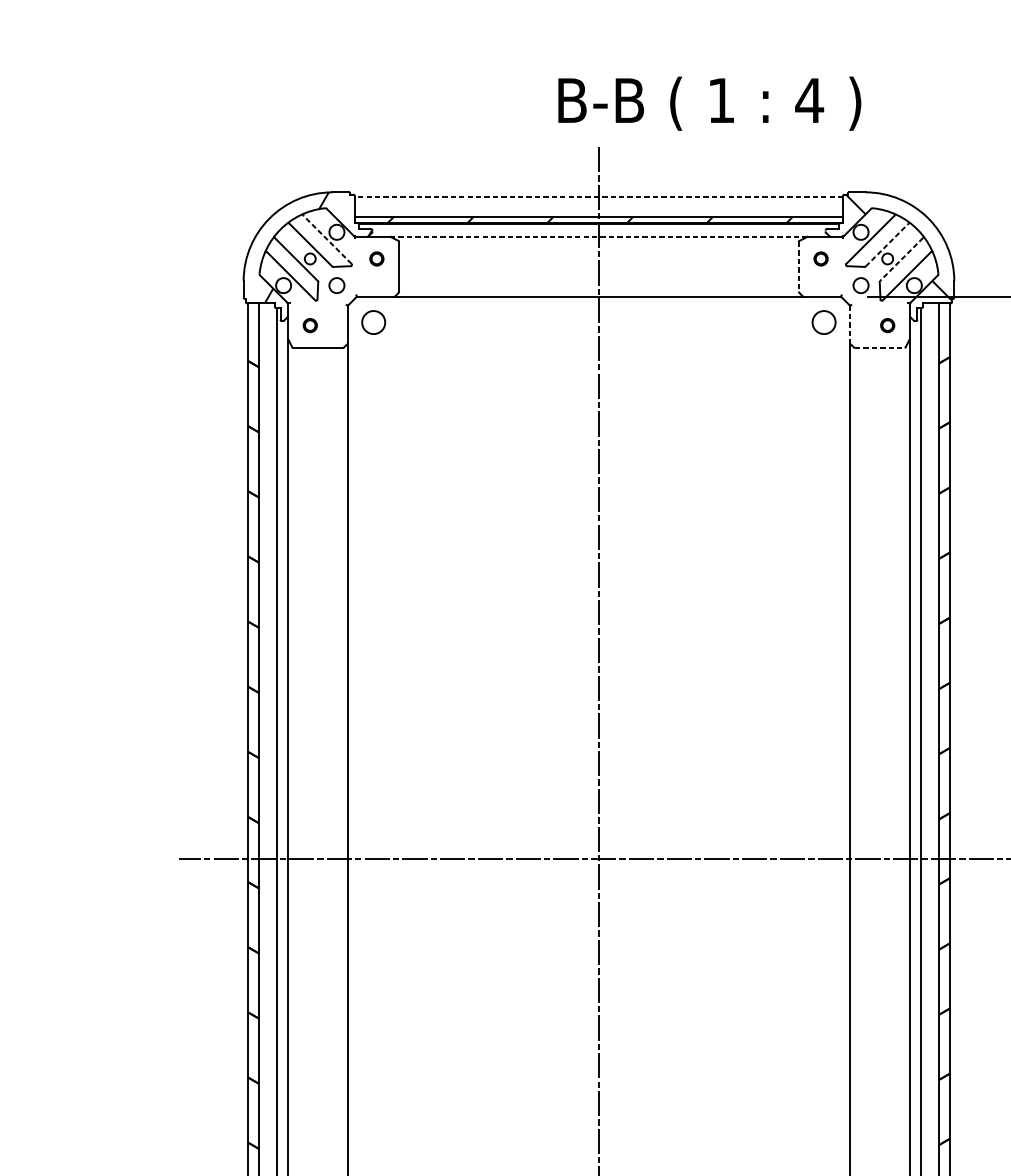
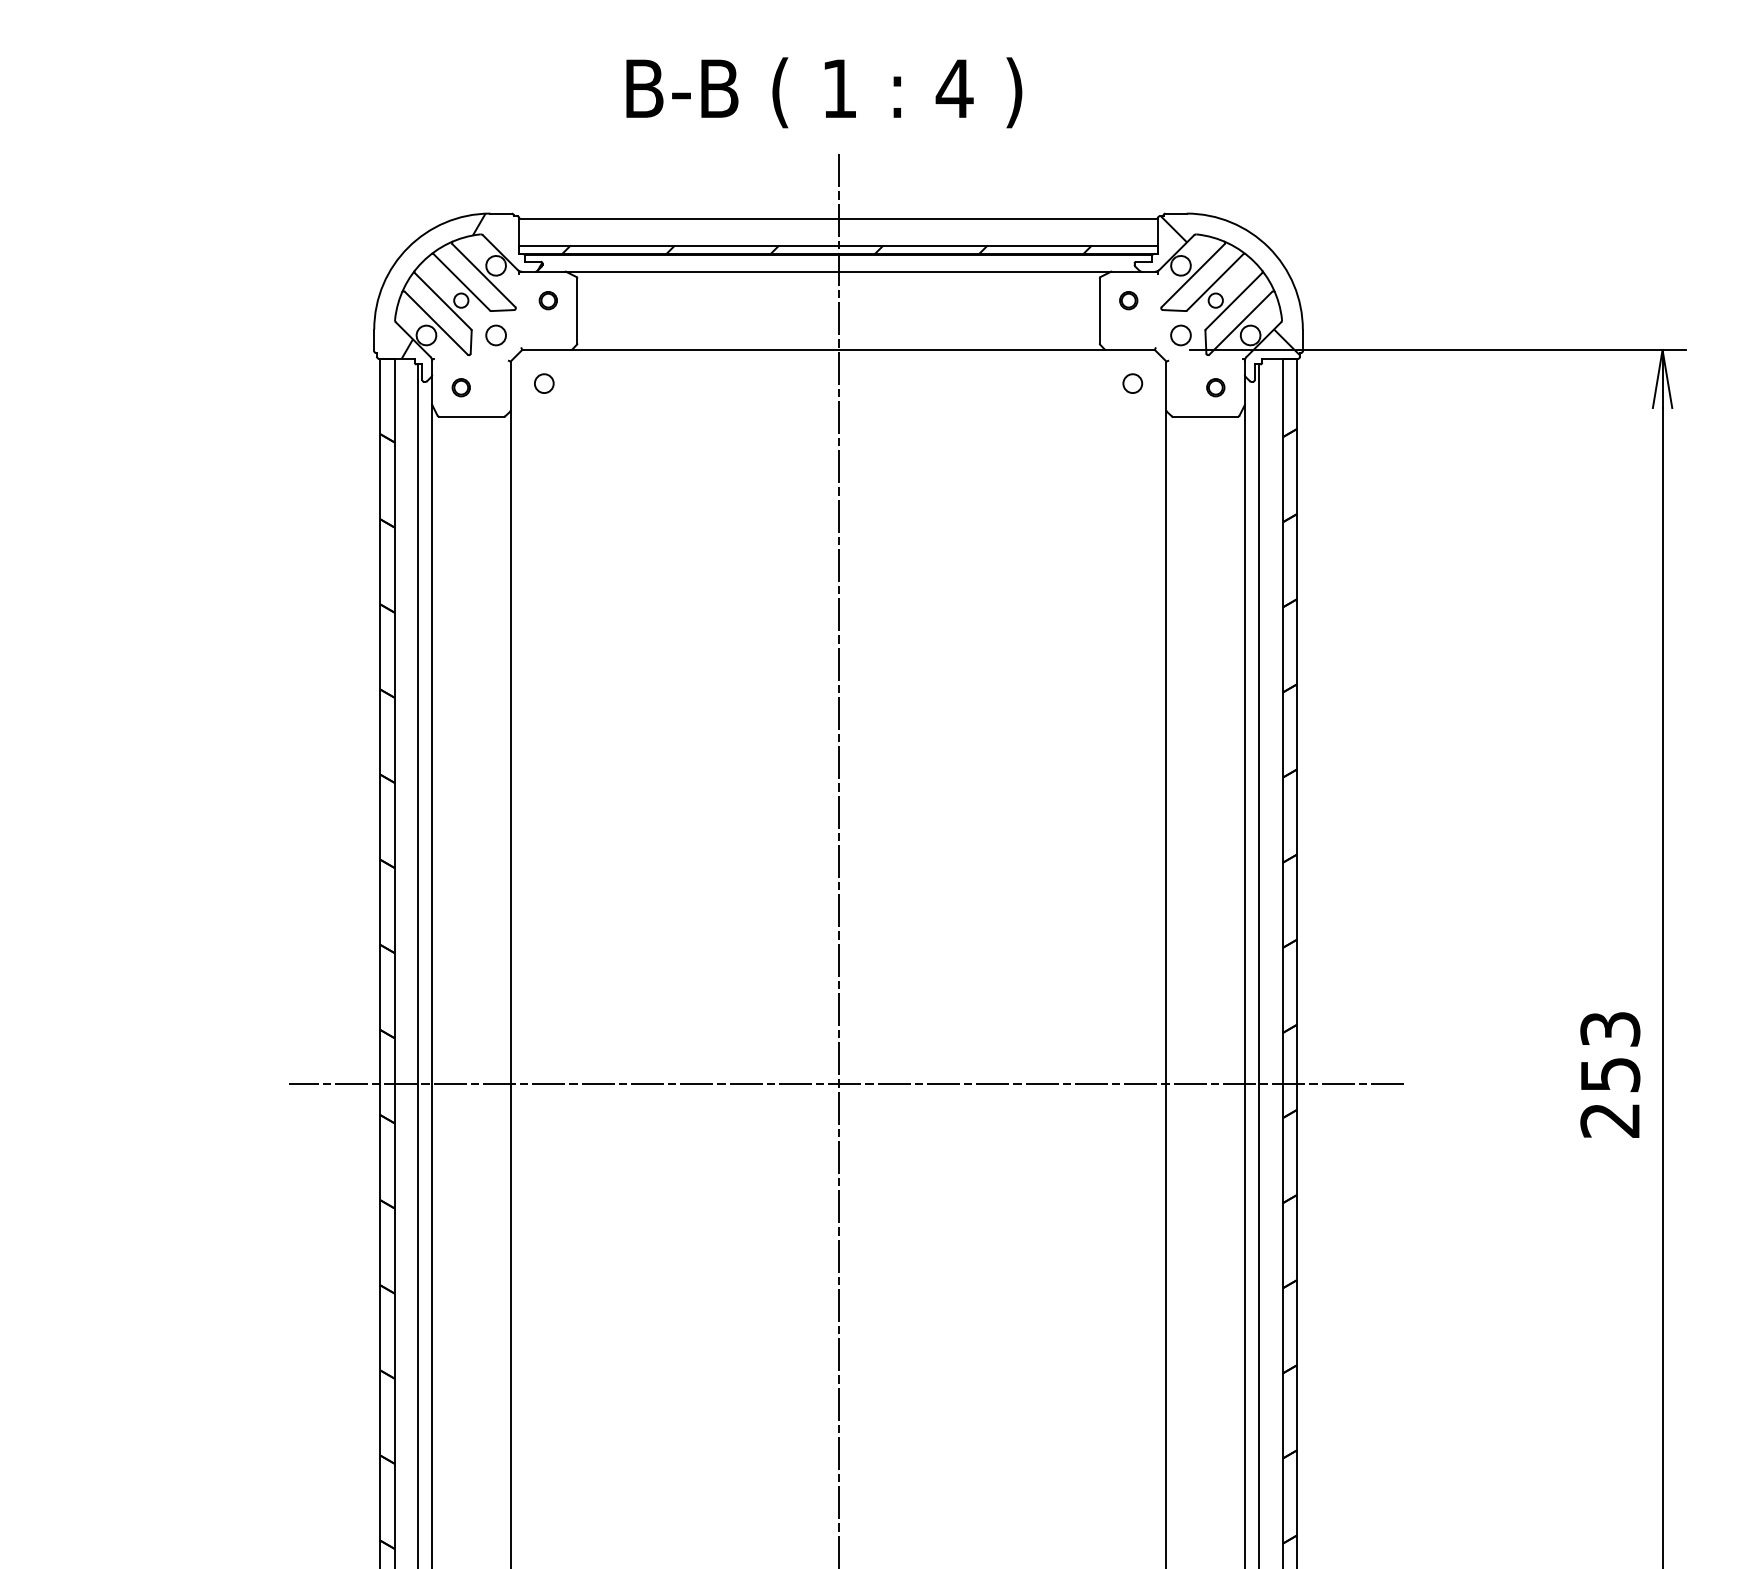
text: (709, 103) -> (824, 92), moved
line: (598, 196) -> (838, 219), dashed -> solid
line: (599, 236) -> (839, 271), dashed -> solid
line: (327, 239) -> (483, 275), dashed -> solid
line: (887, 245) -> (1215, 282), dashed -> solid
line: (902, 259) -> (1234, 301), dashed -> solid
line: (798, 267) -> (1099, 311), dashed -> solid
circle: (373, 322) -> (544, 383), size x0.62
circle: (823, 322) -> (1132, 383), size x0.62
line: (849, 324) -> (1166, 386), dashed -> solid
line: (879, 347) -> (1205, 416), dashed -> solid

